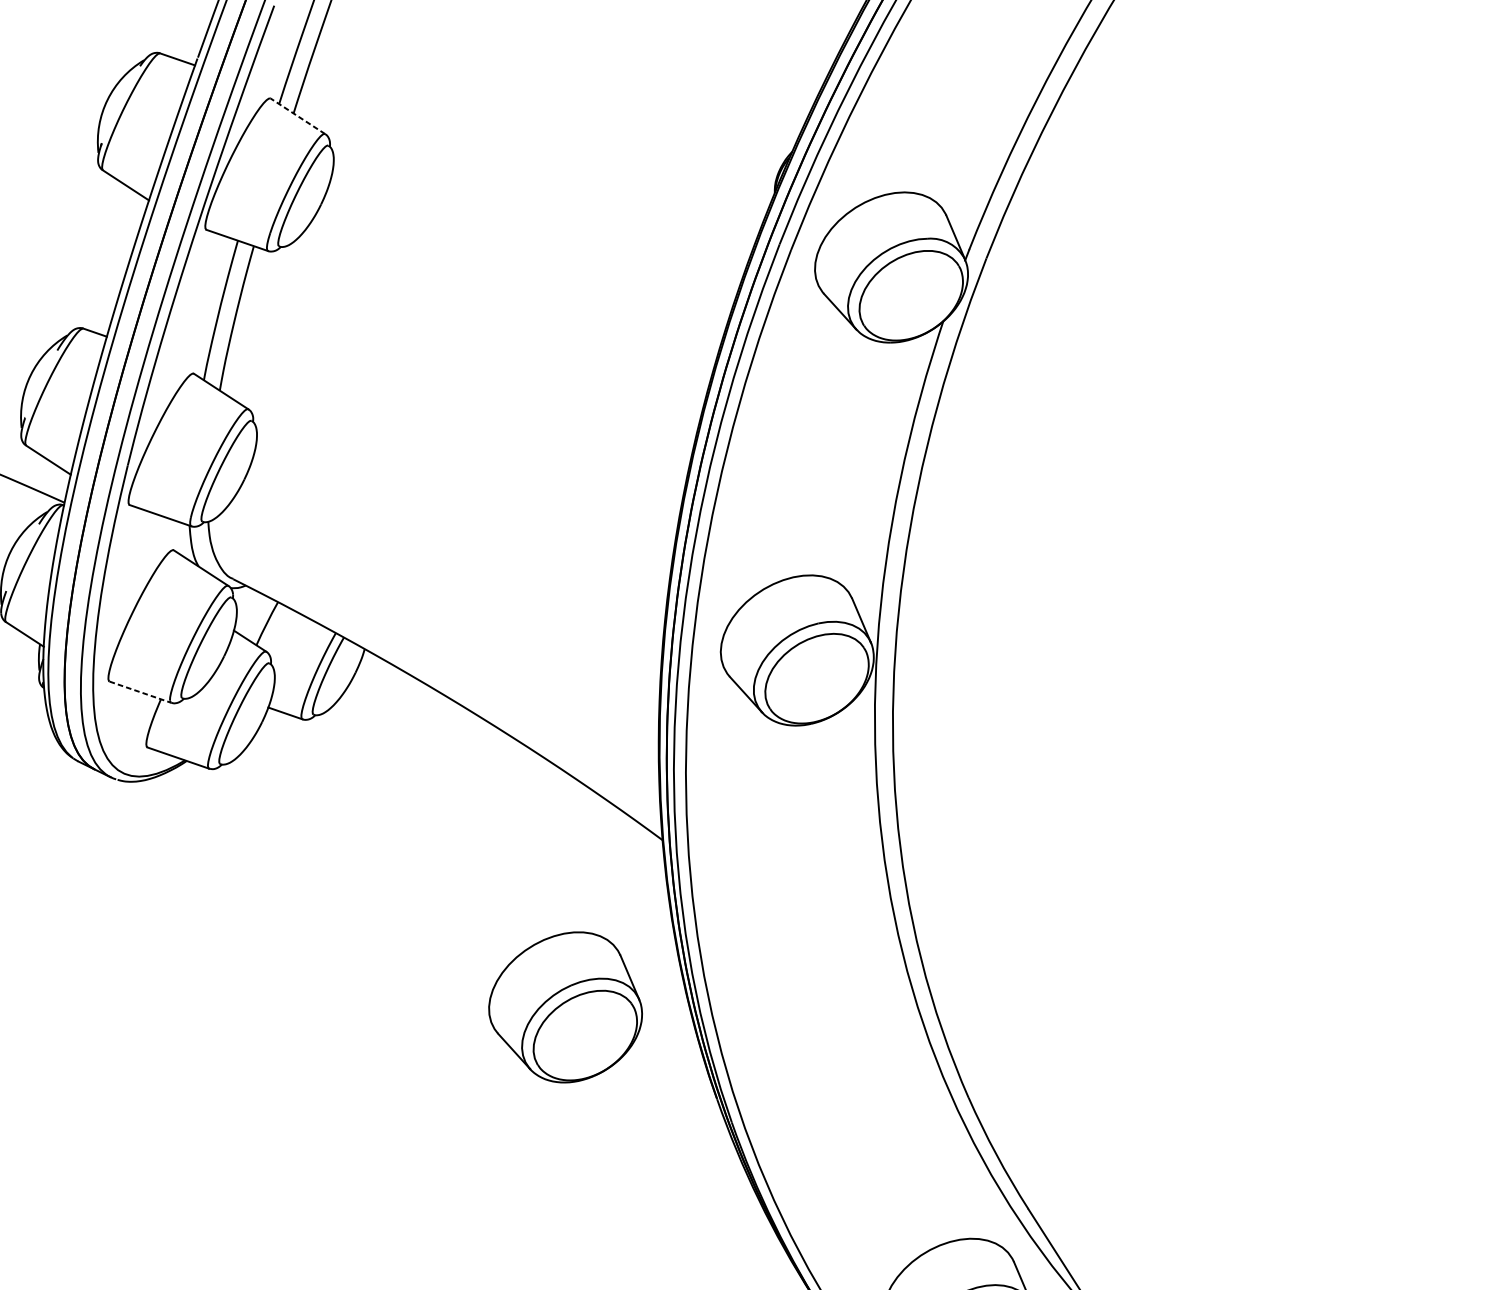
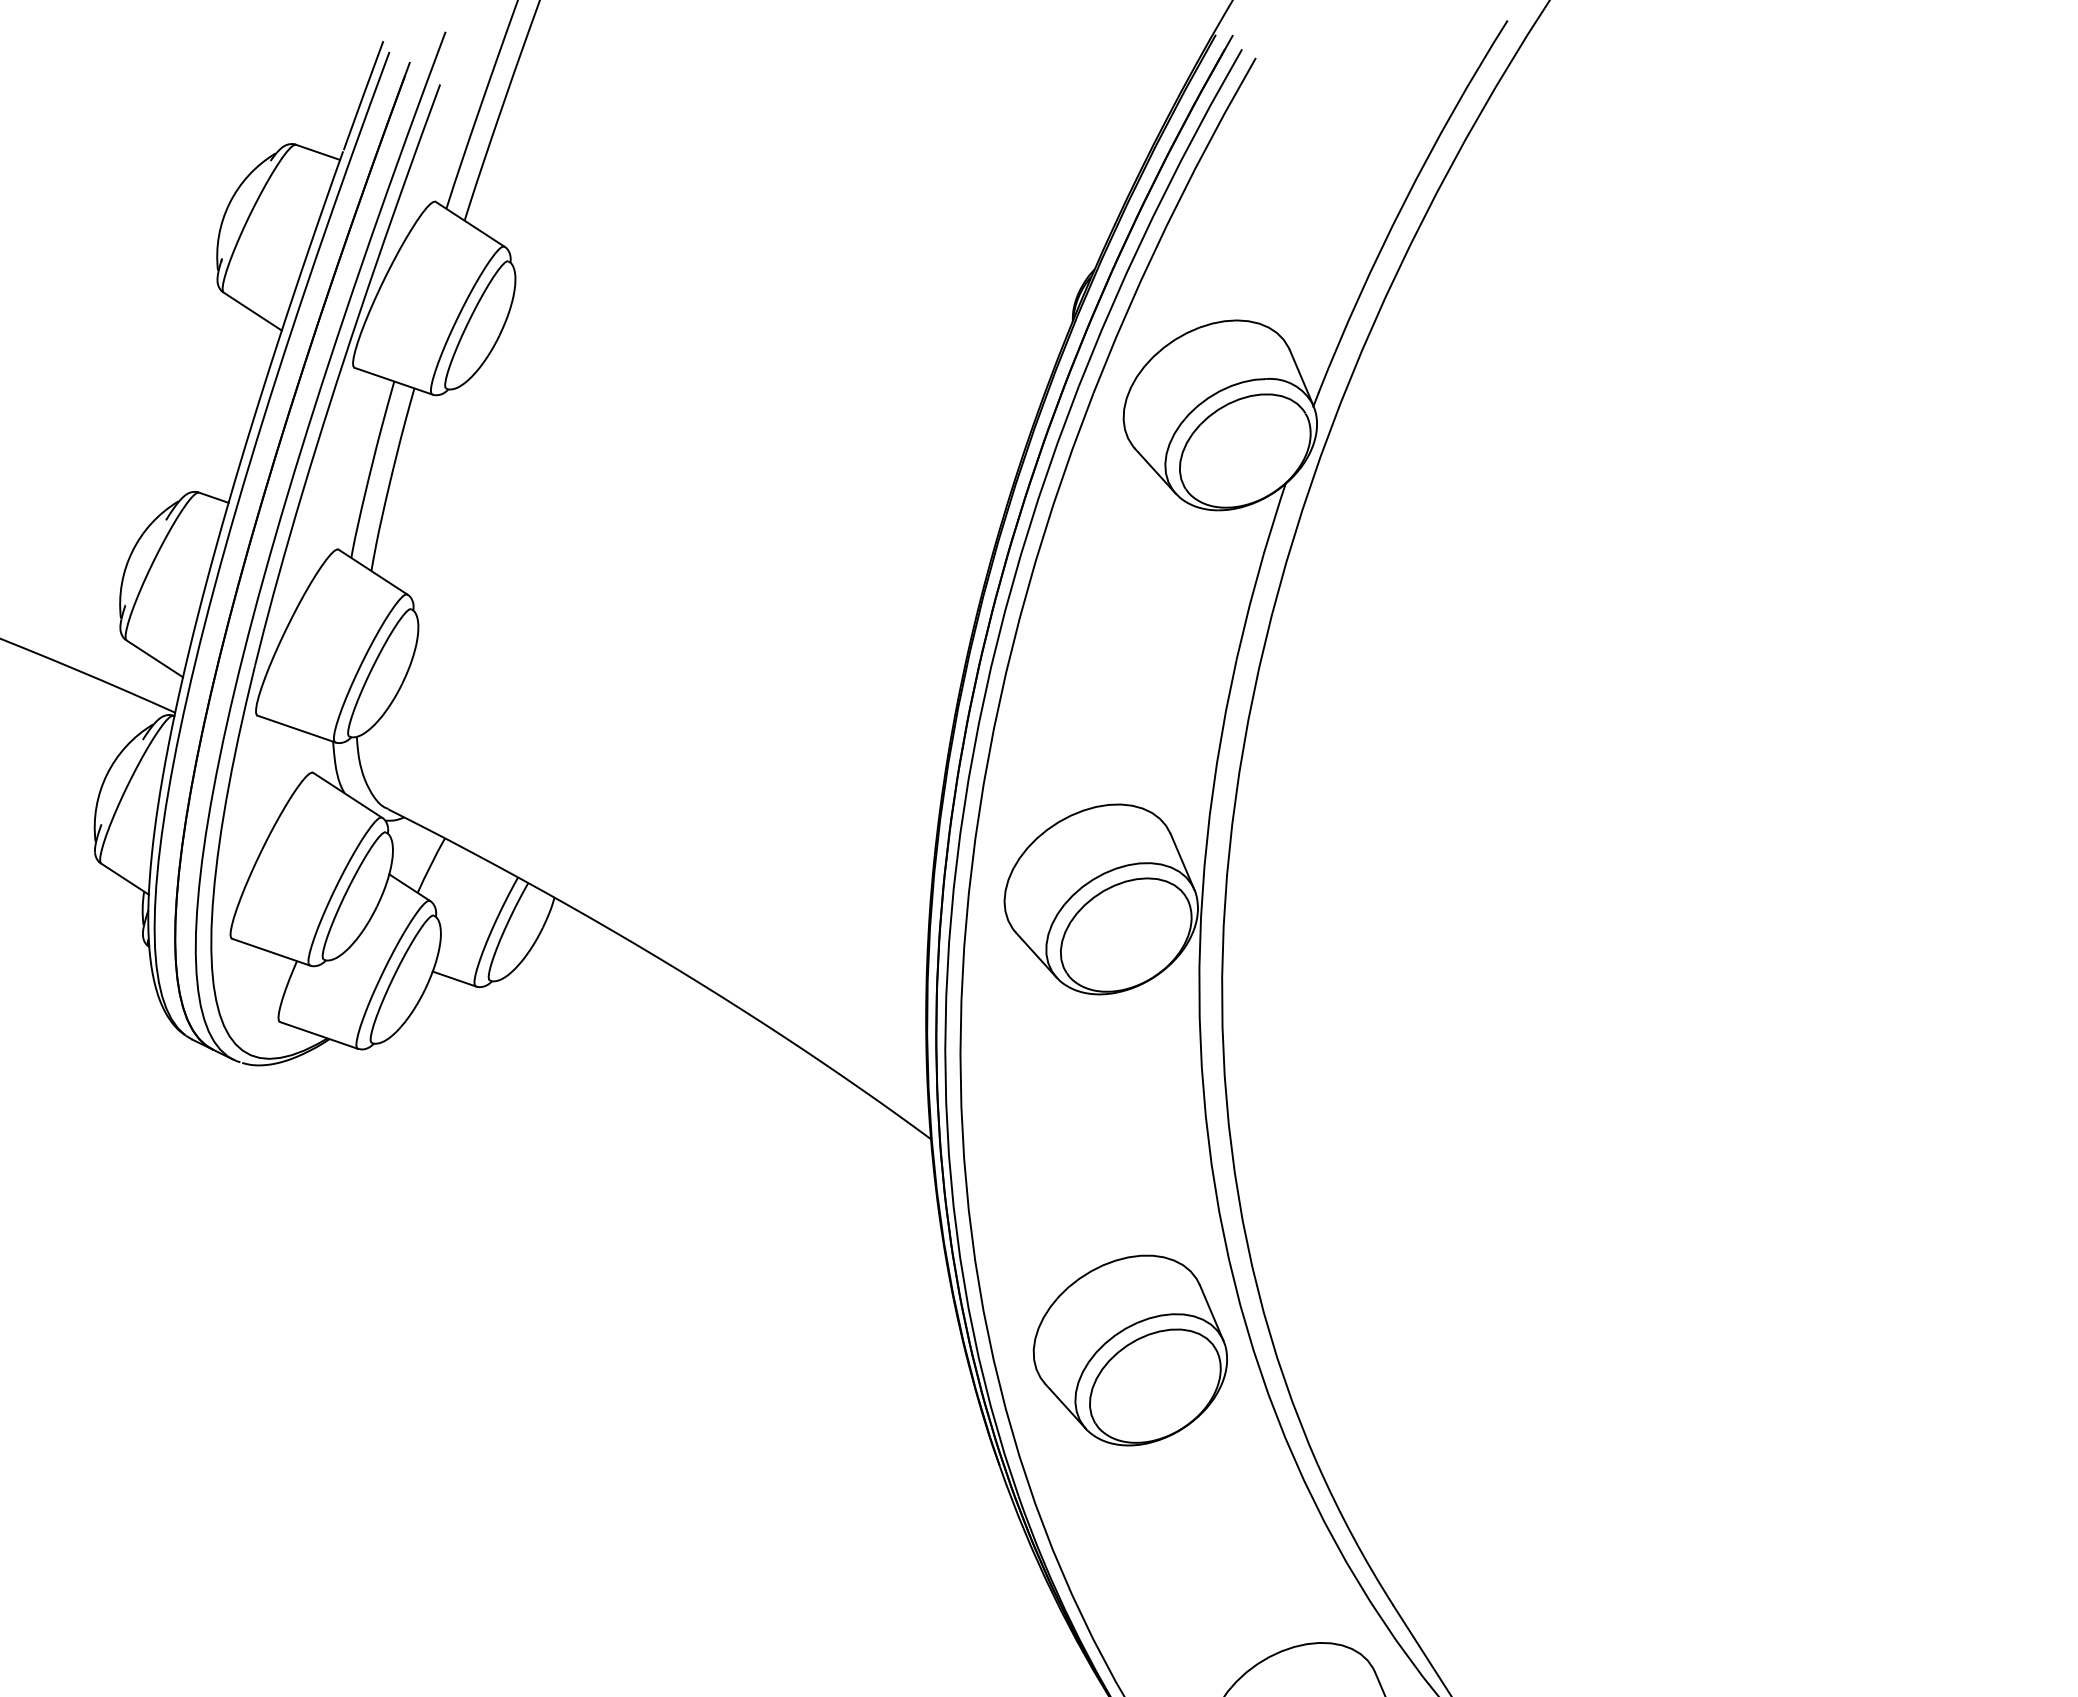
line: (297, 115) -> (469, 223), dashed -> solid
line: (140, 692) -> (271, 952), dashed -> solid
part: (564, 1007) -> (1129, 1350), moved

